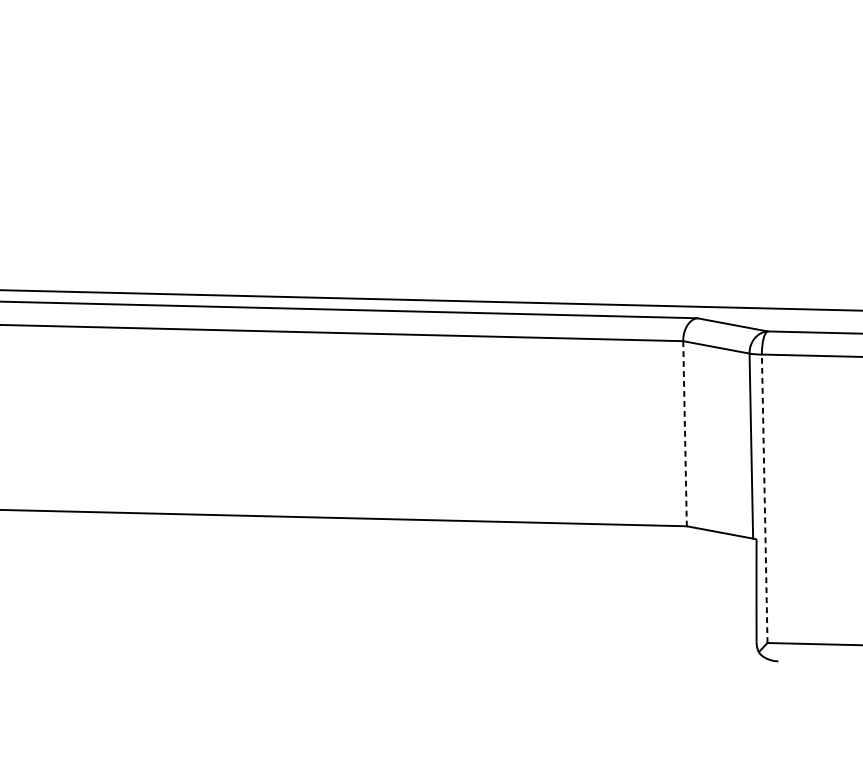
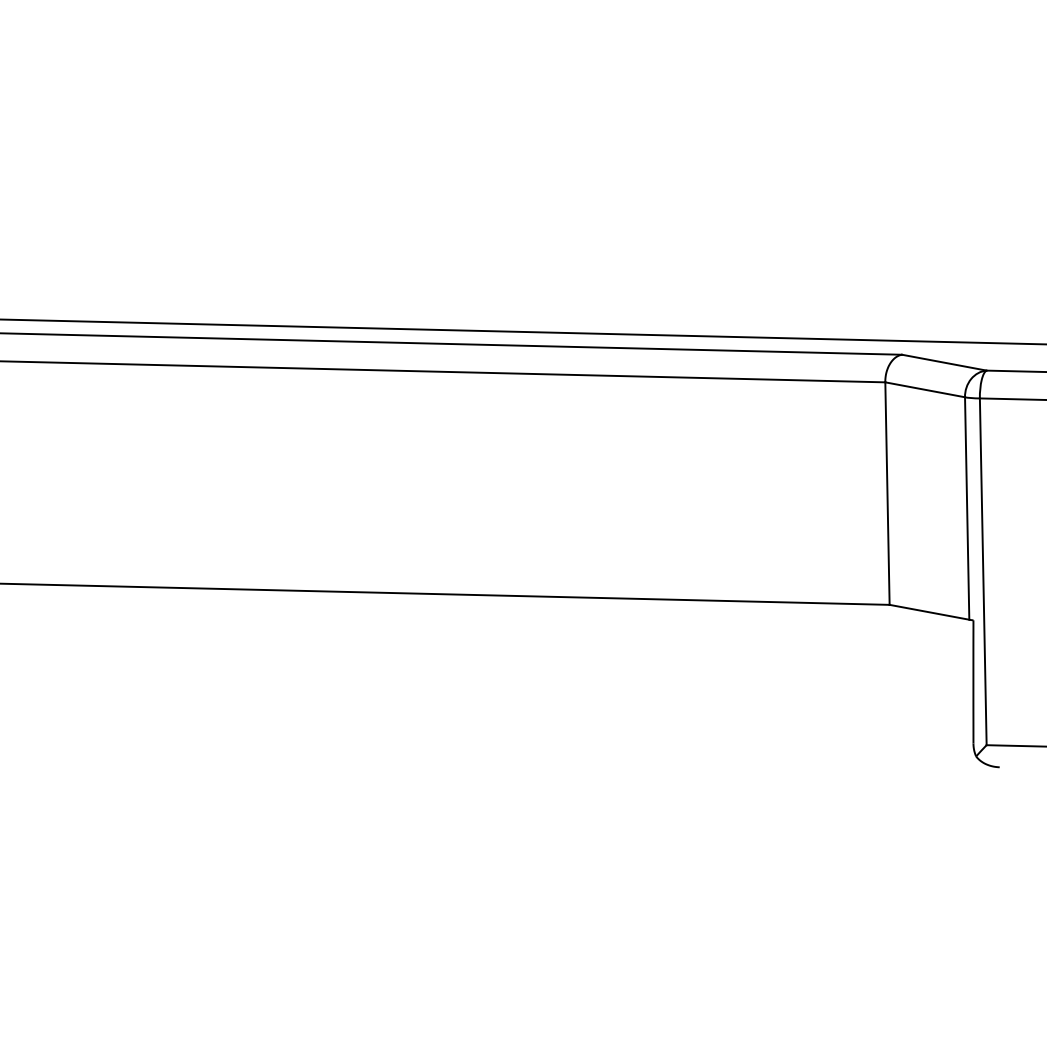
line: (685, 434) -> (887, 494), dashed -> solid
line: (764, 498) -> (983, 571), dashed -> solid

